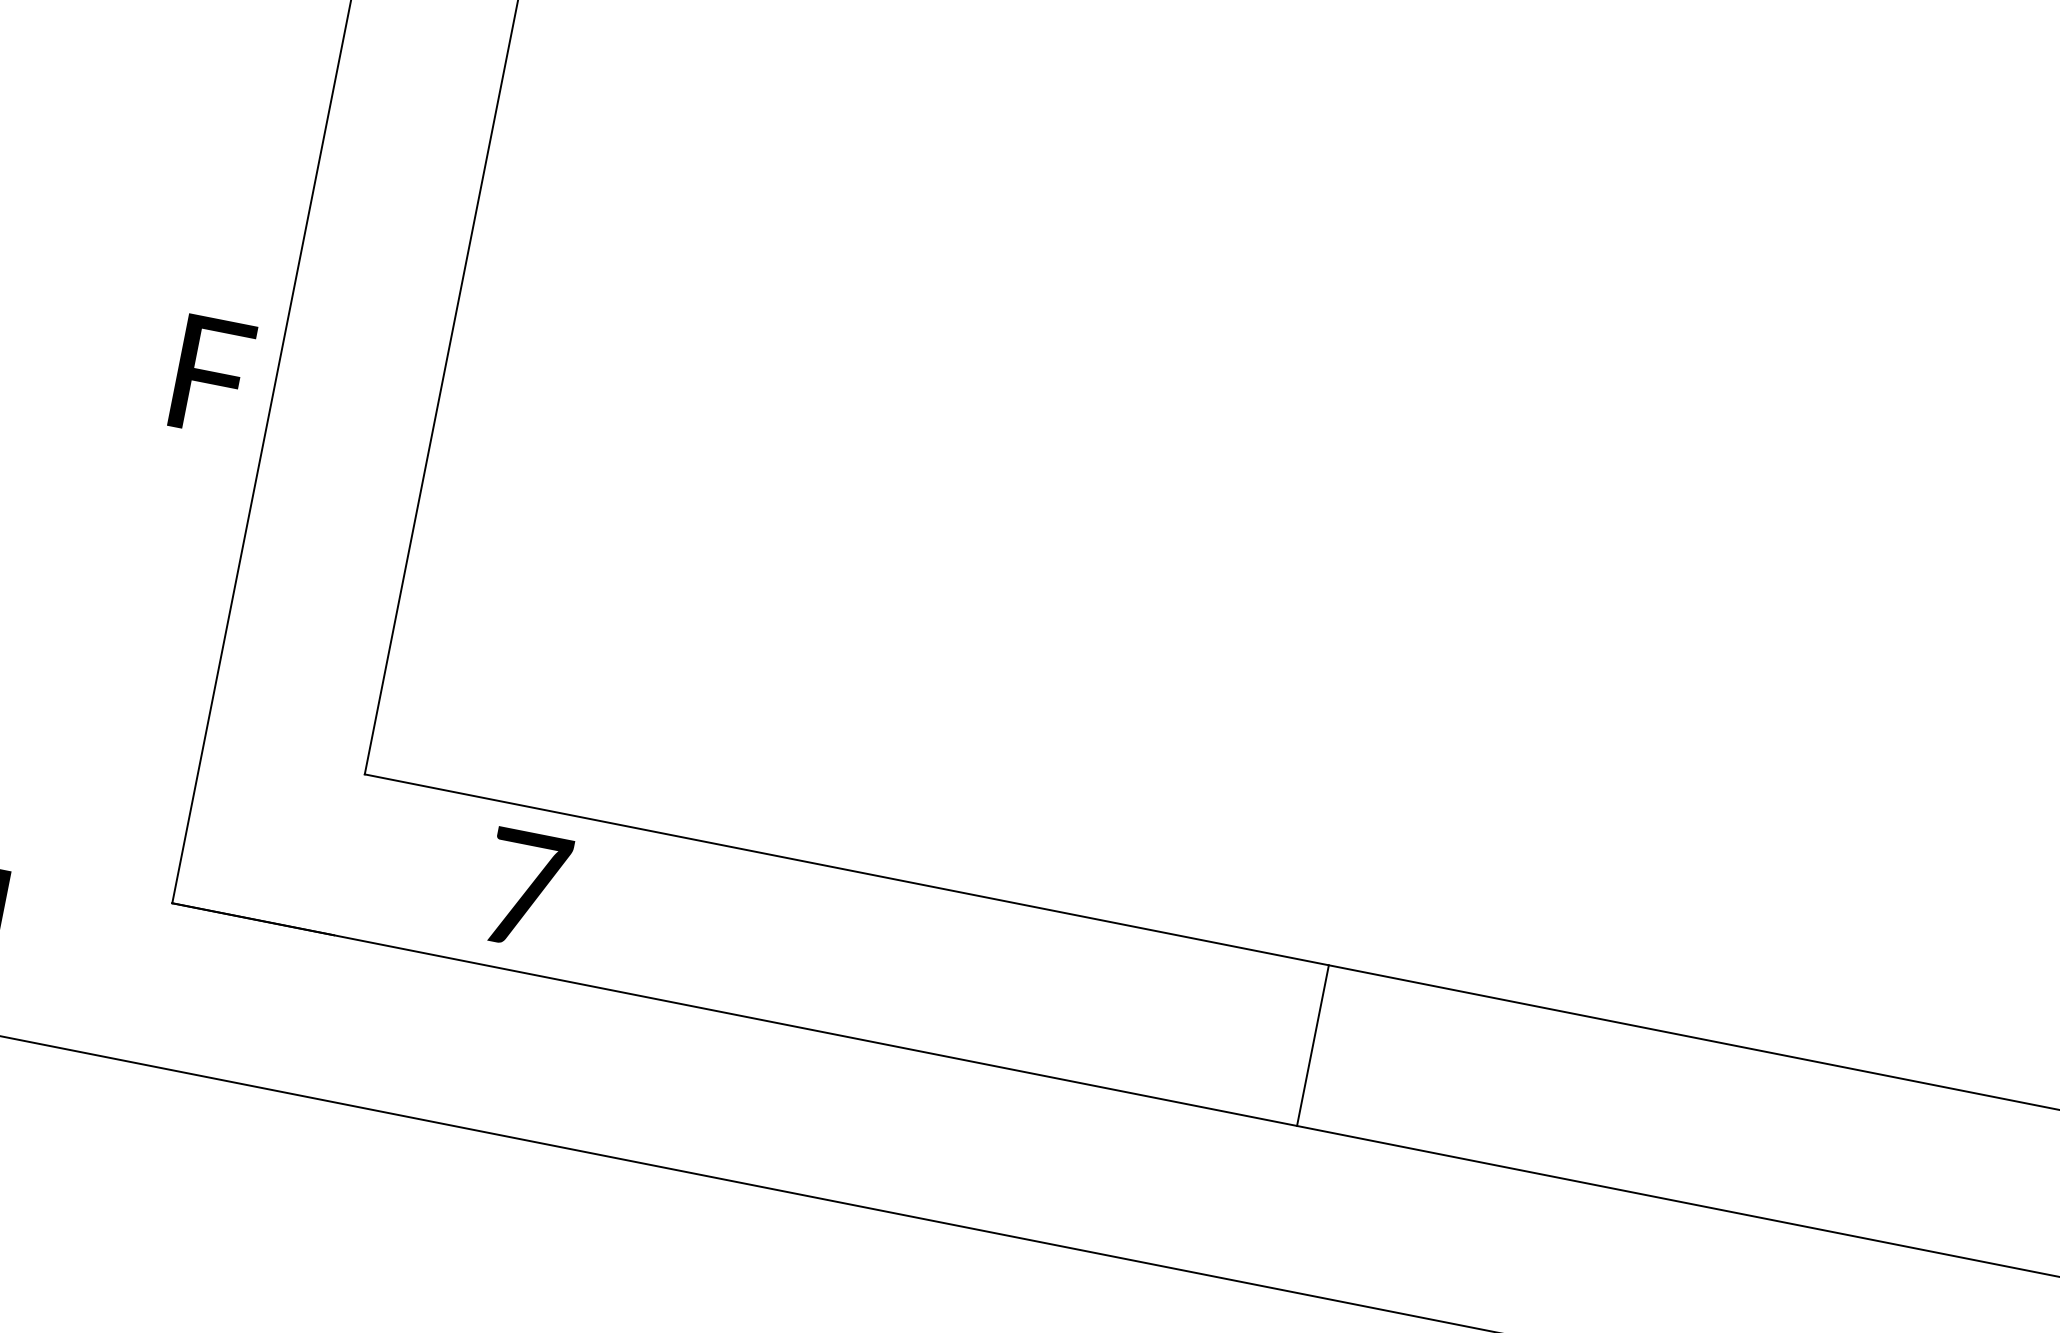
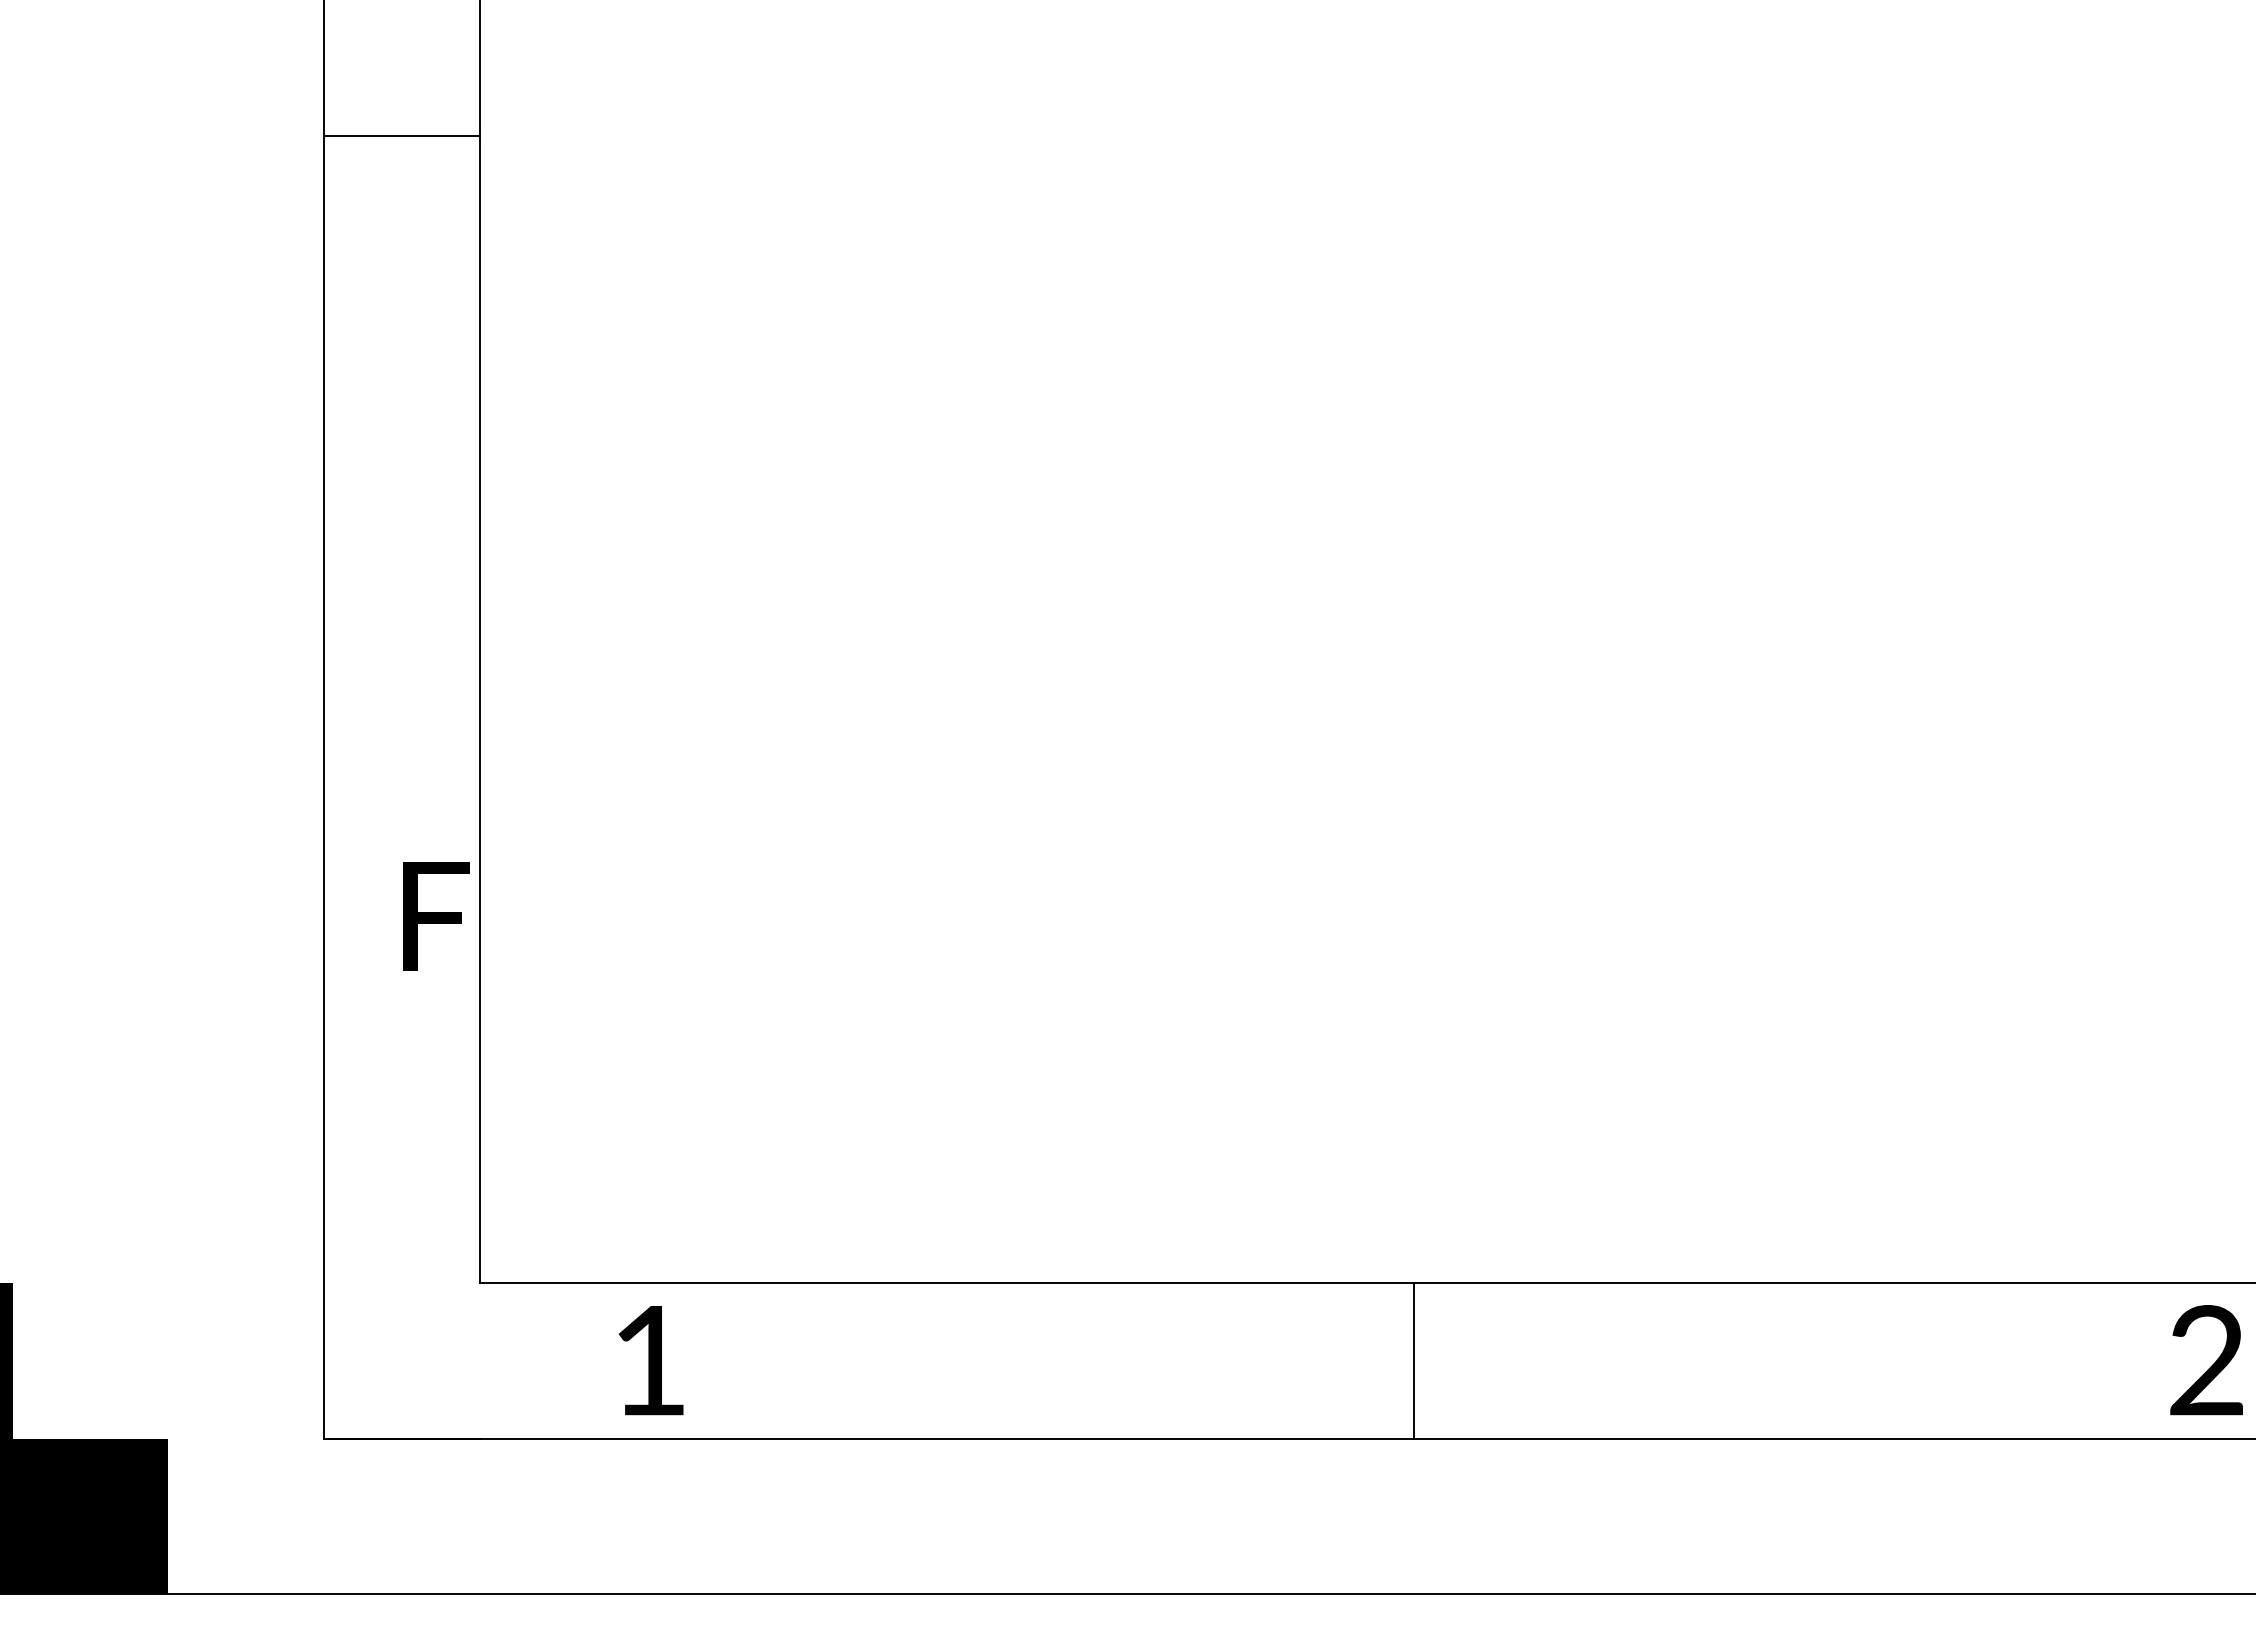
text: (212, 376) -> (436, 916), moved
text: (526, 889) -> (651, 1360), 7 -> 1

